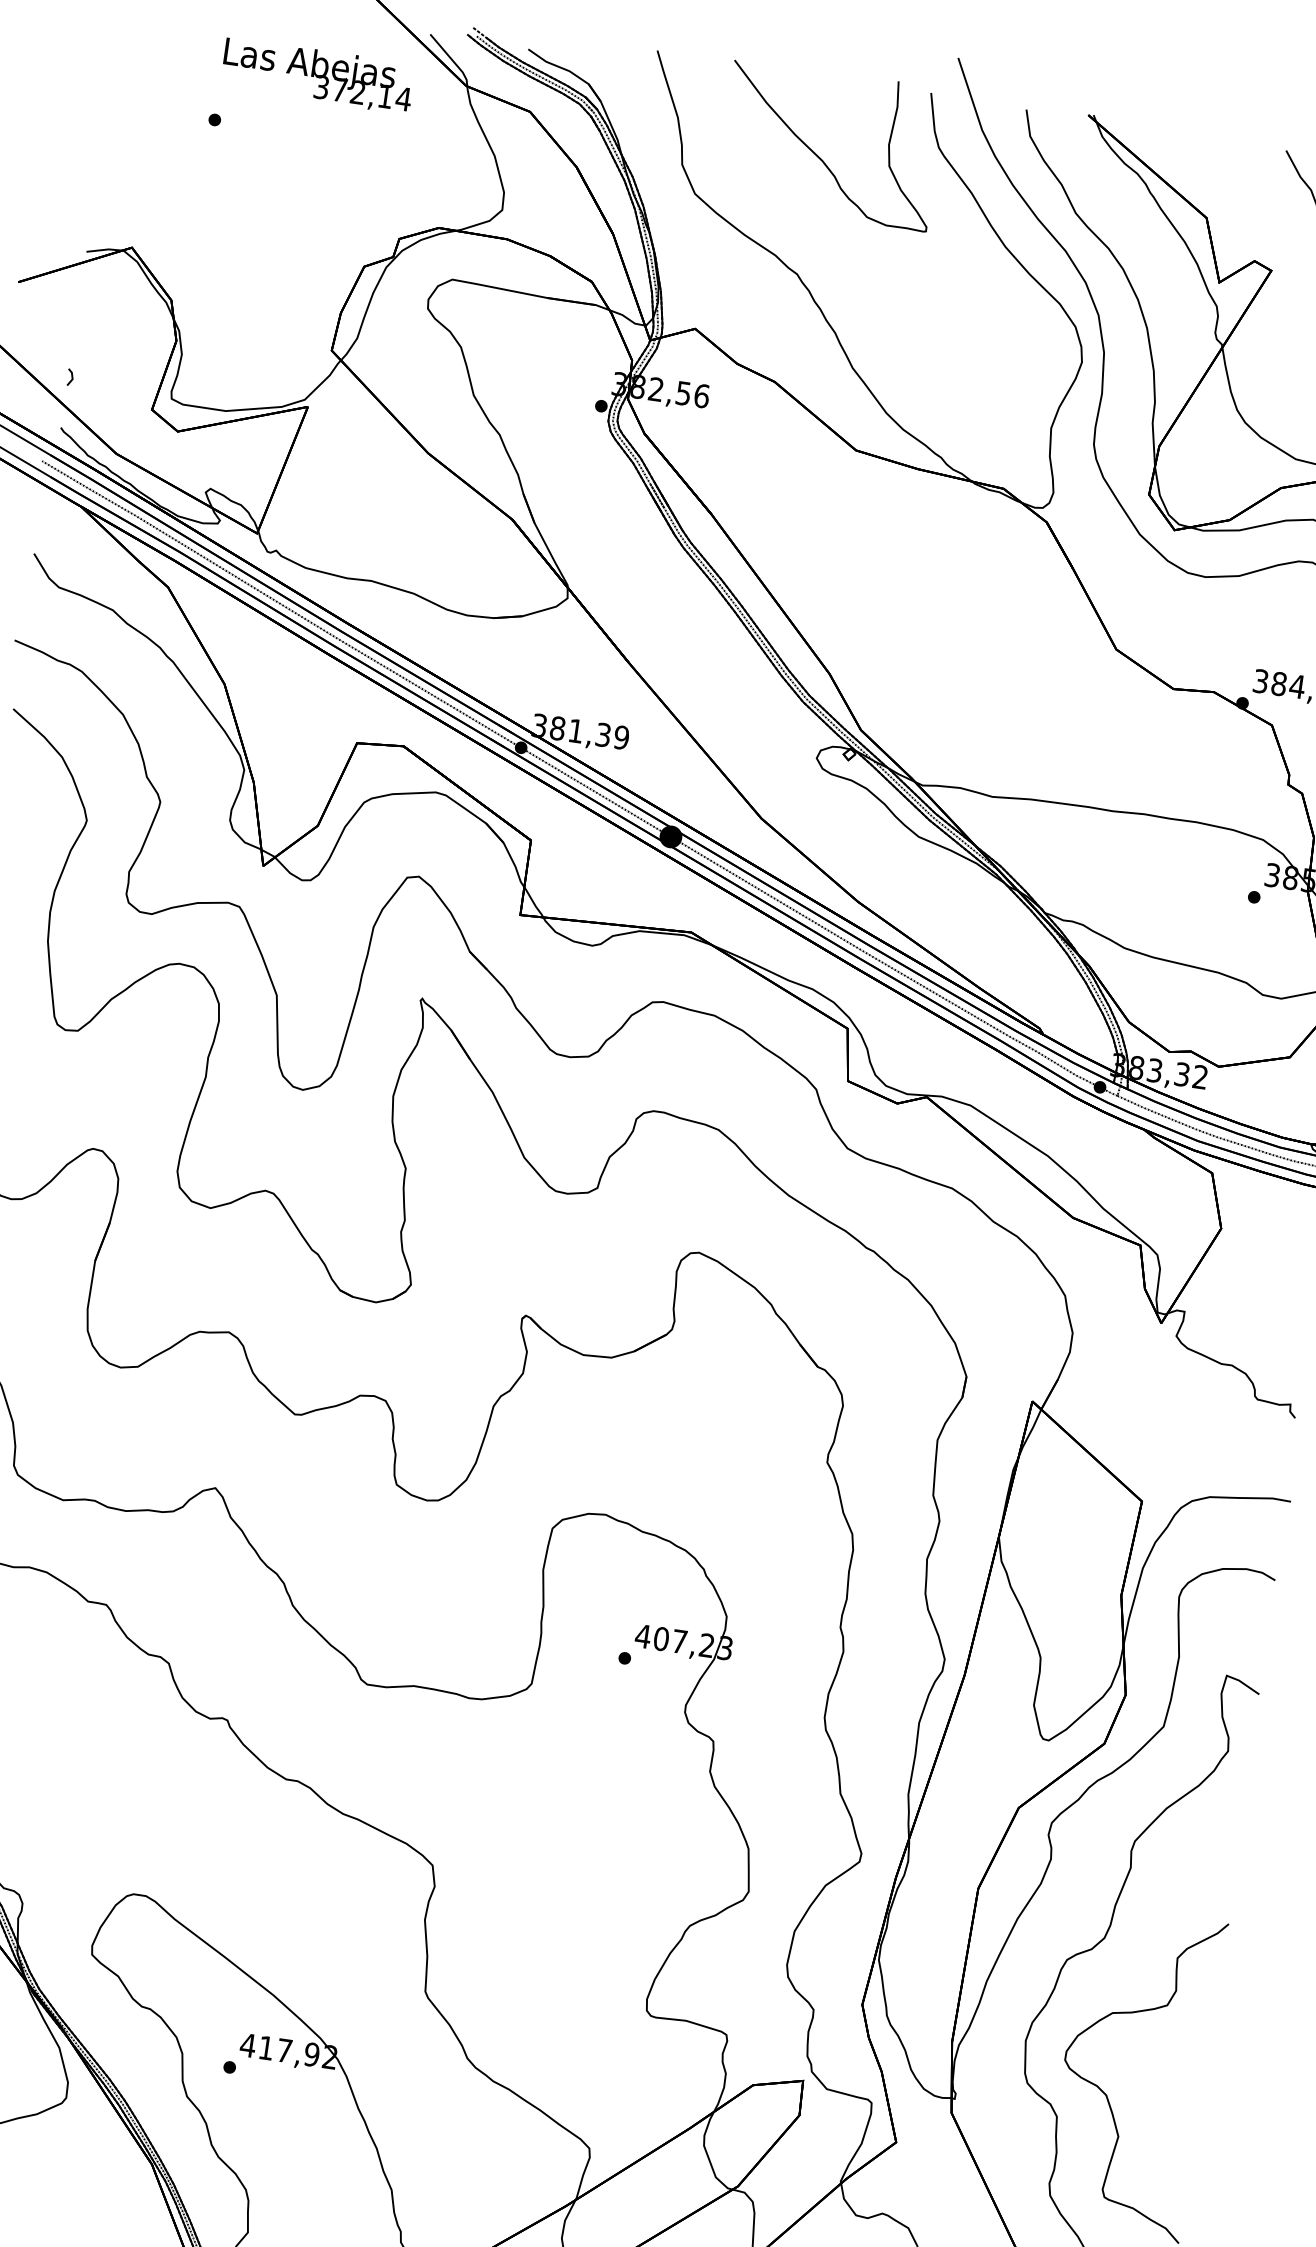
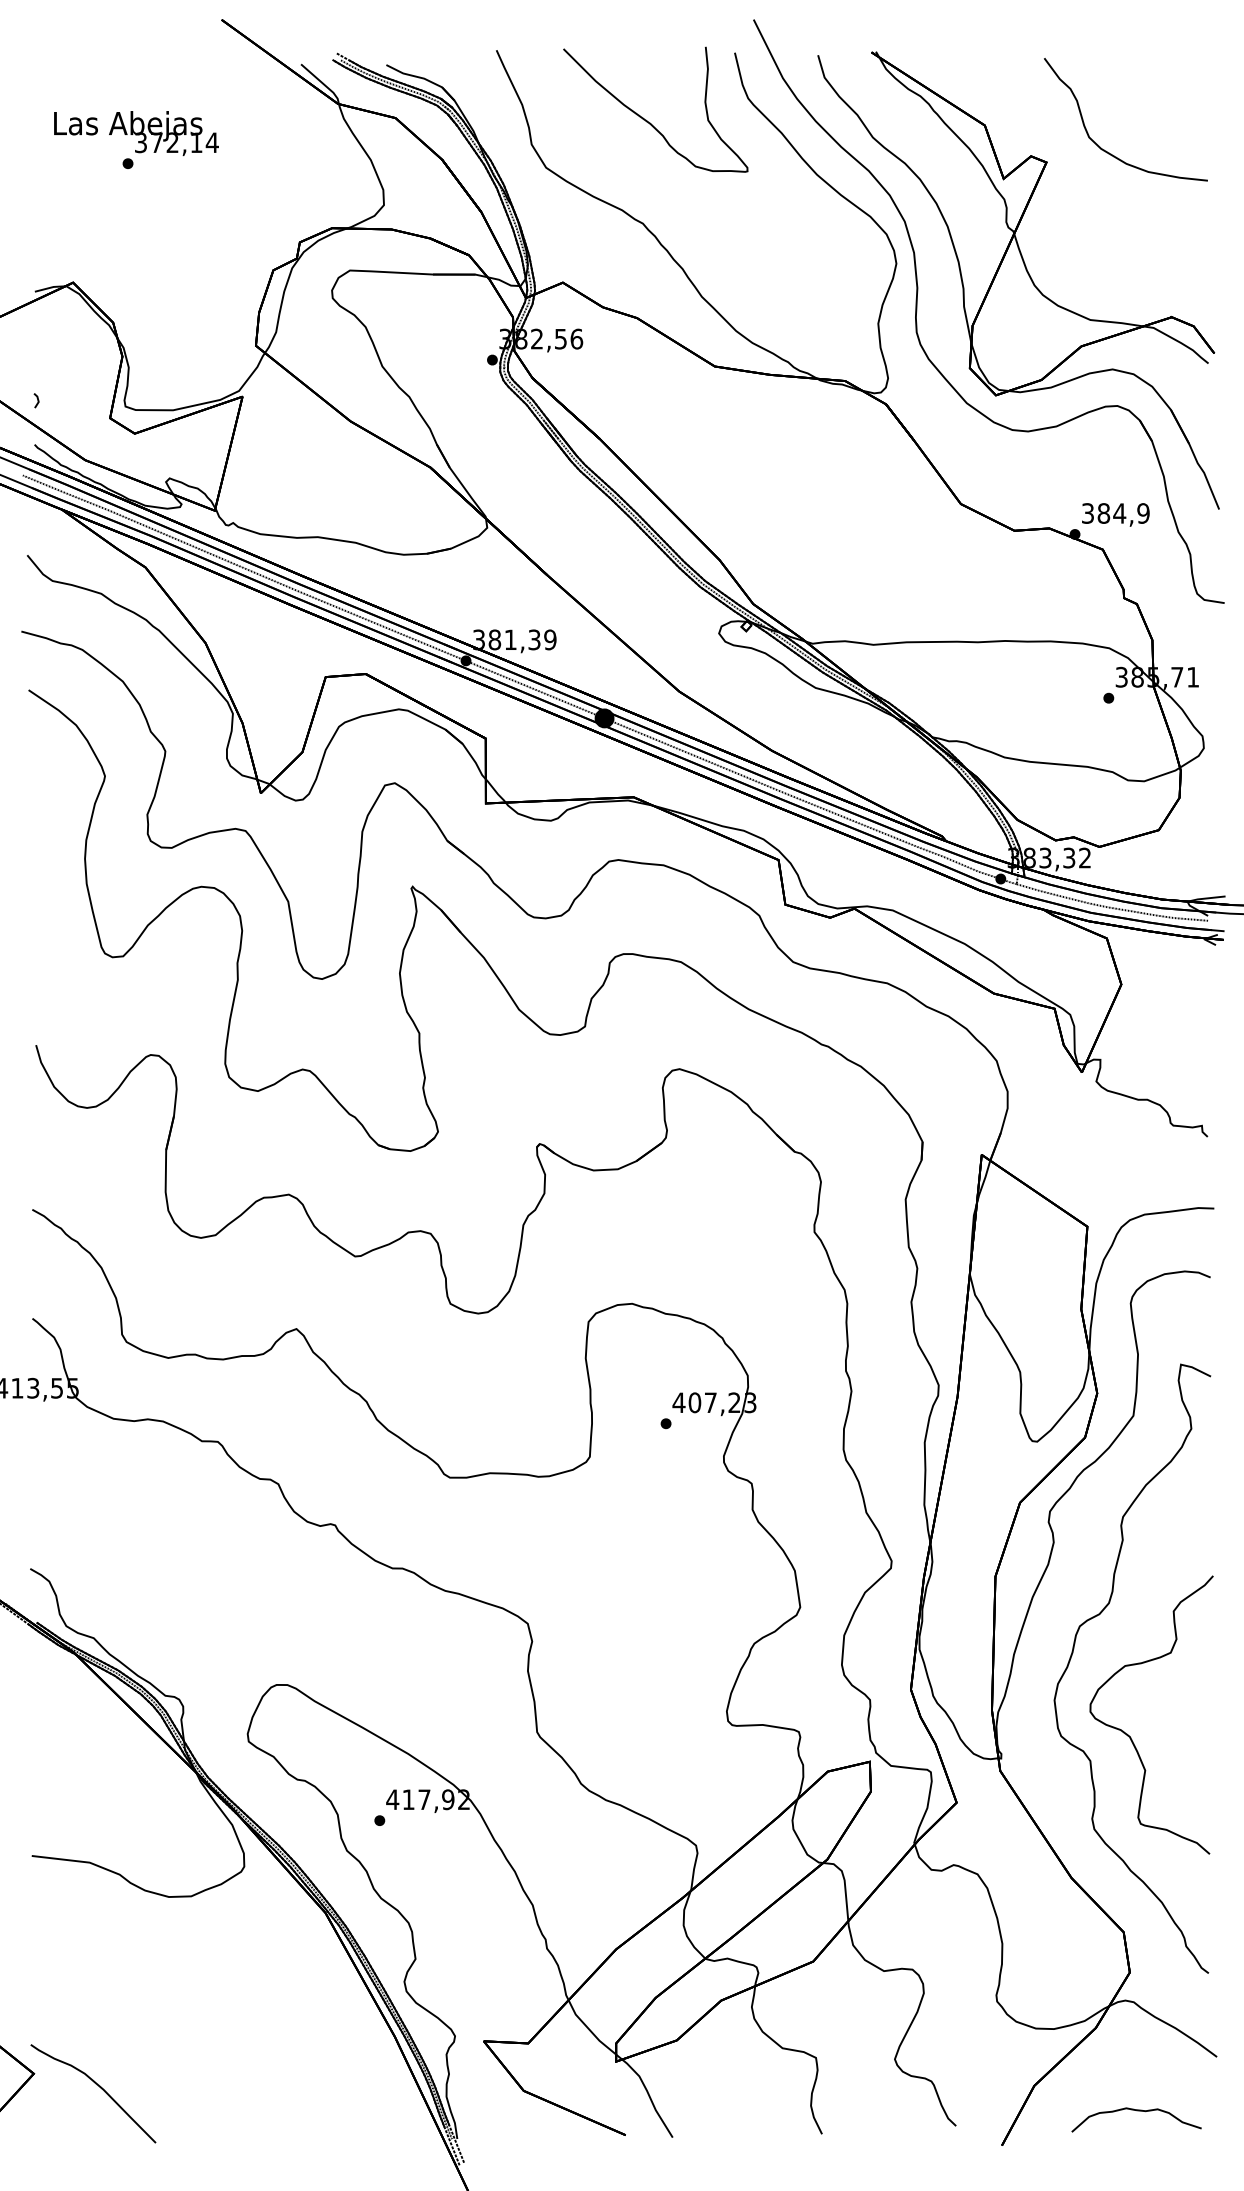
text: (317, 75) -> (136, 133), moved

